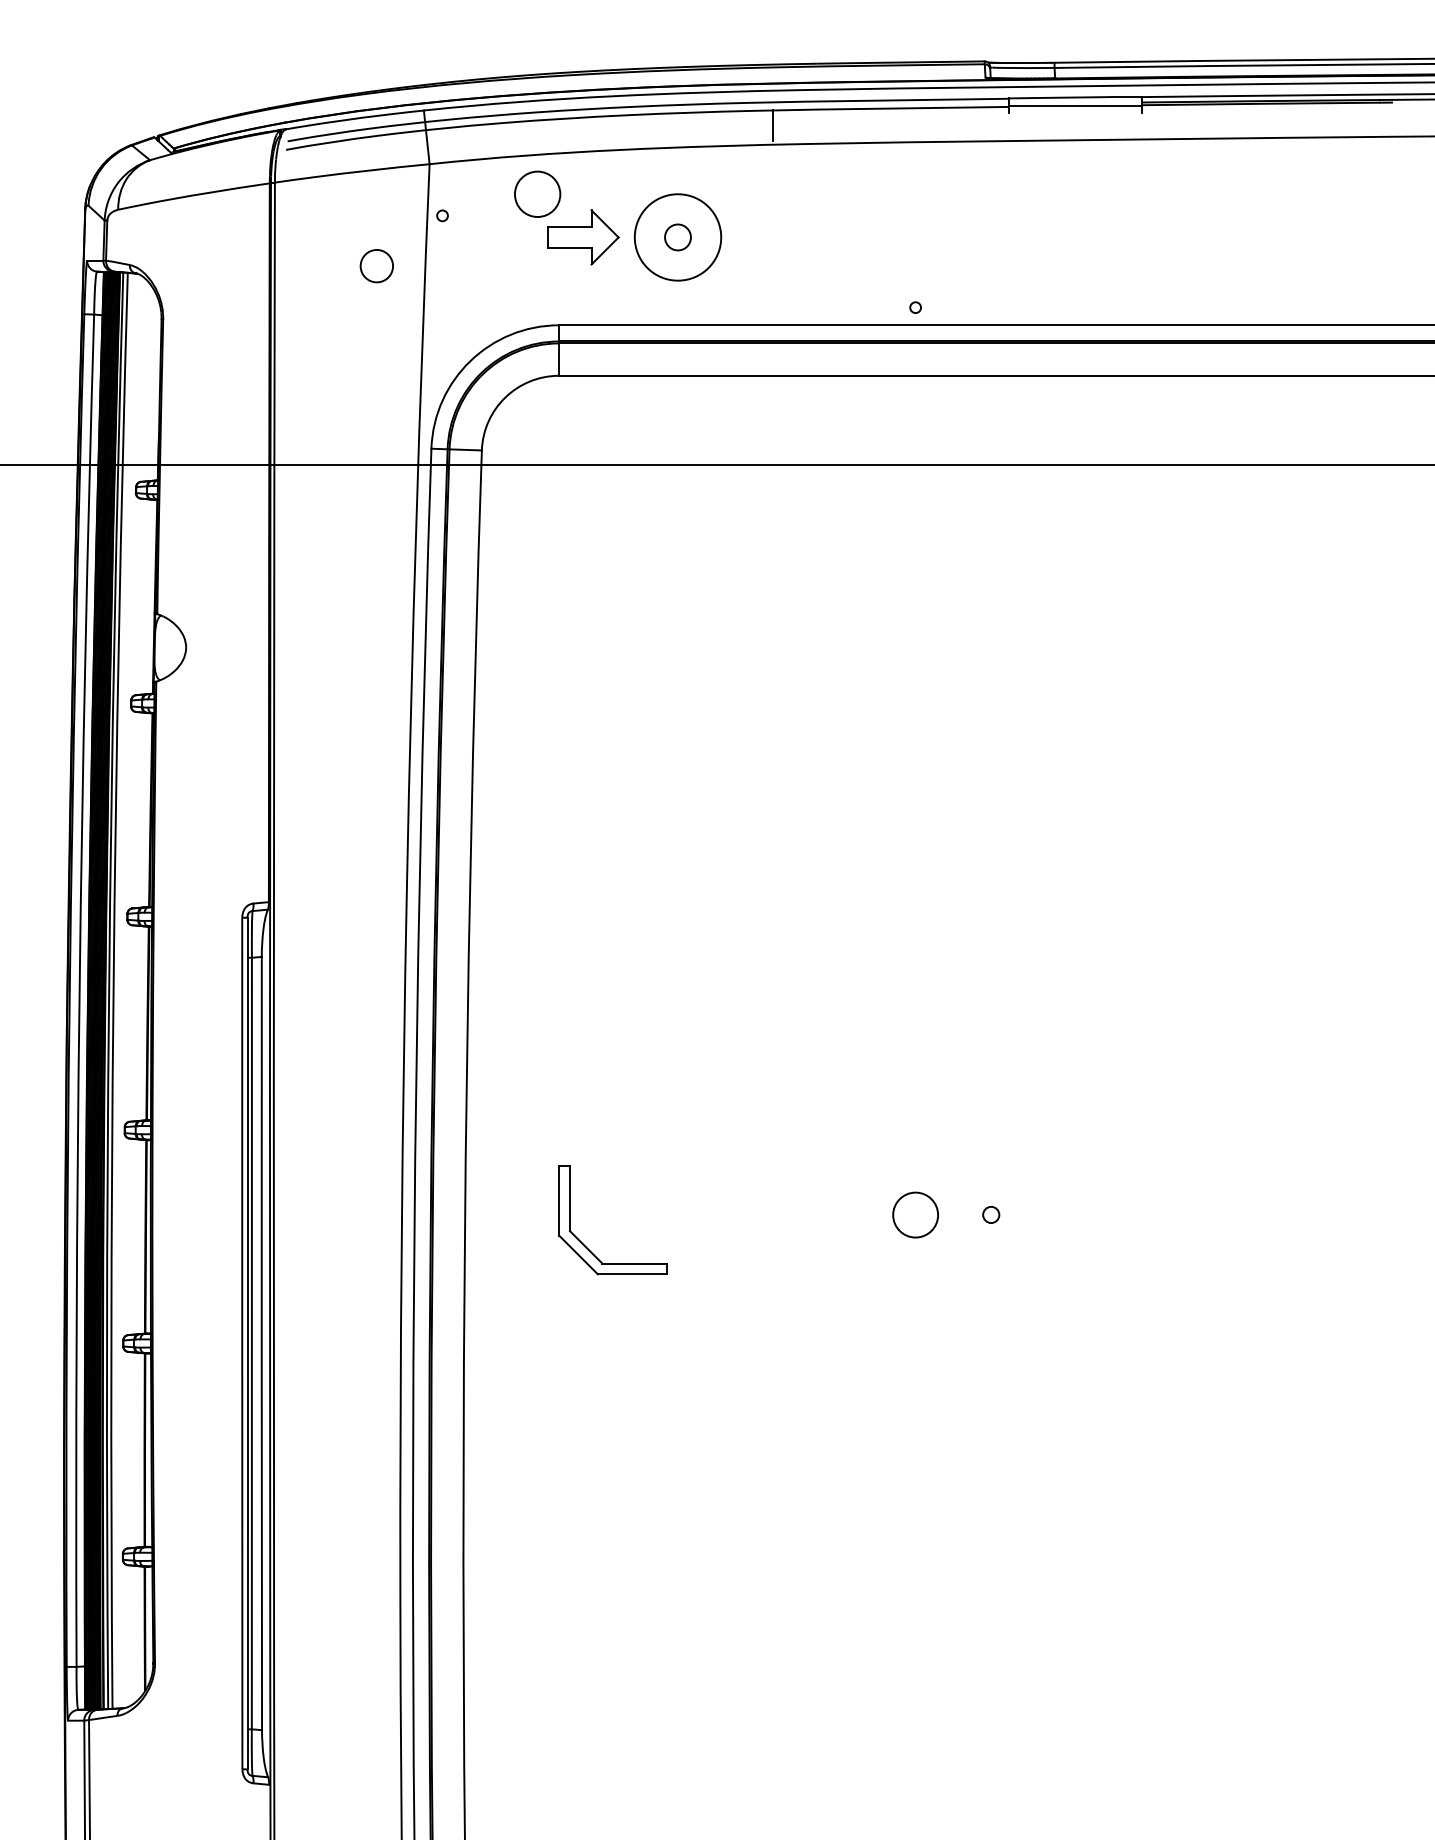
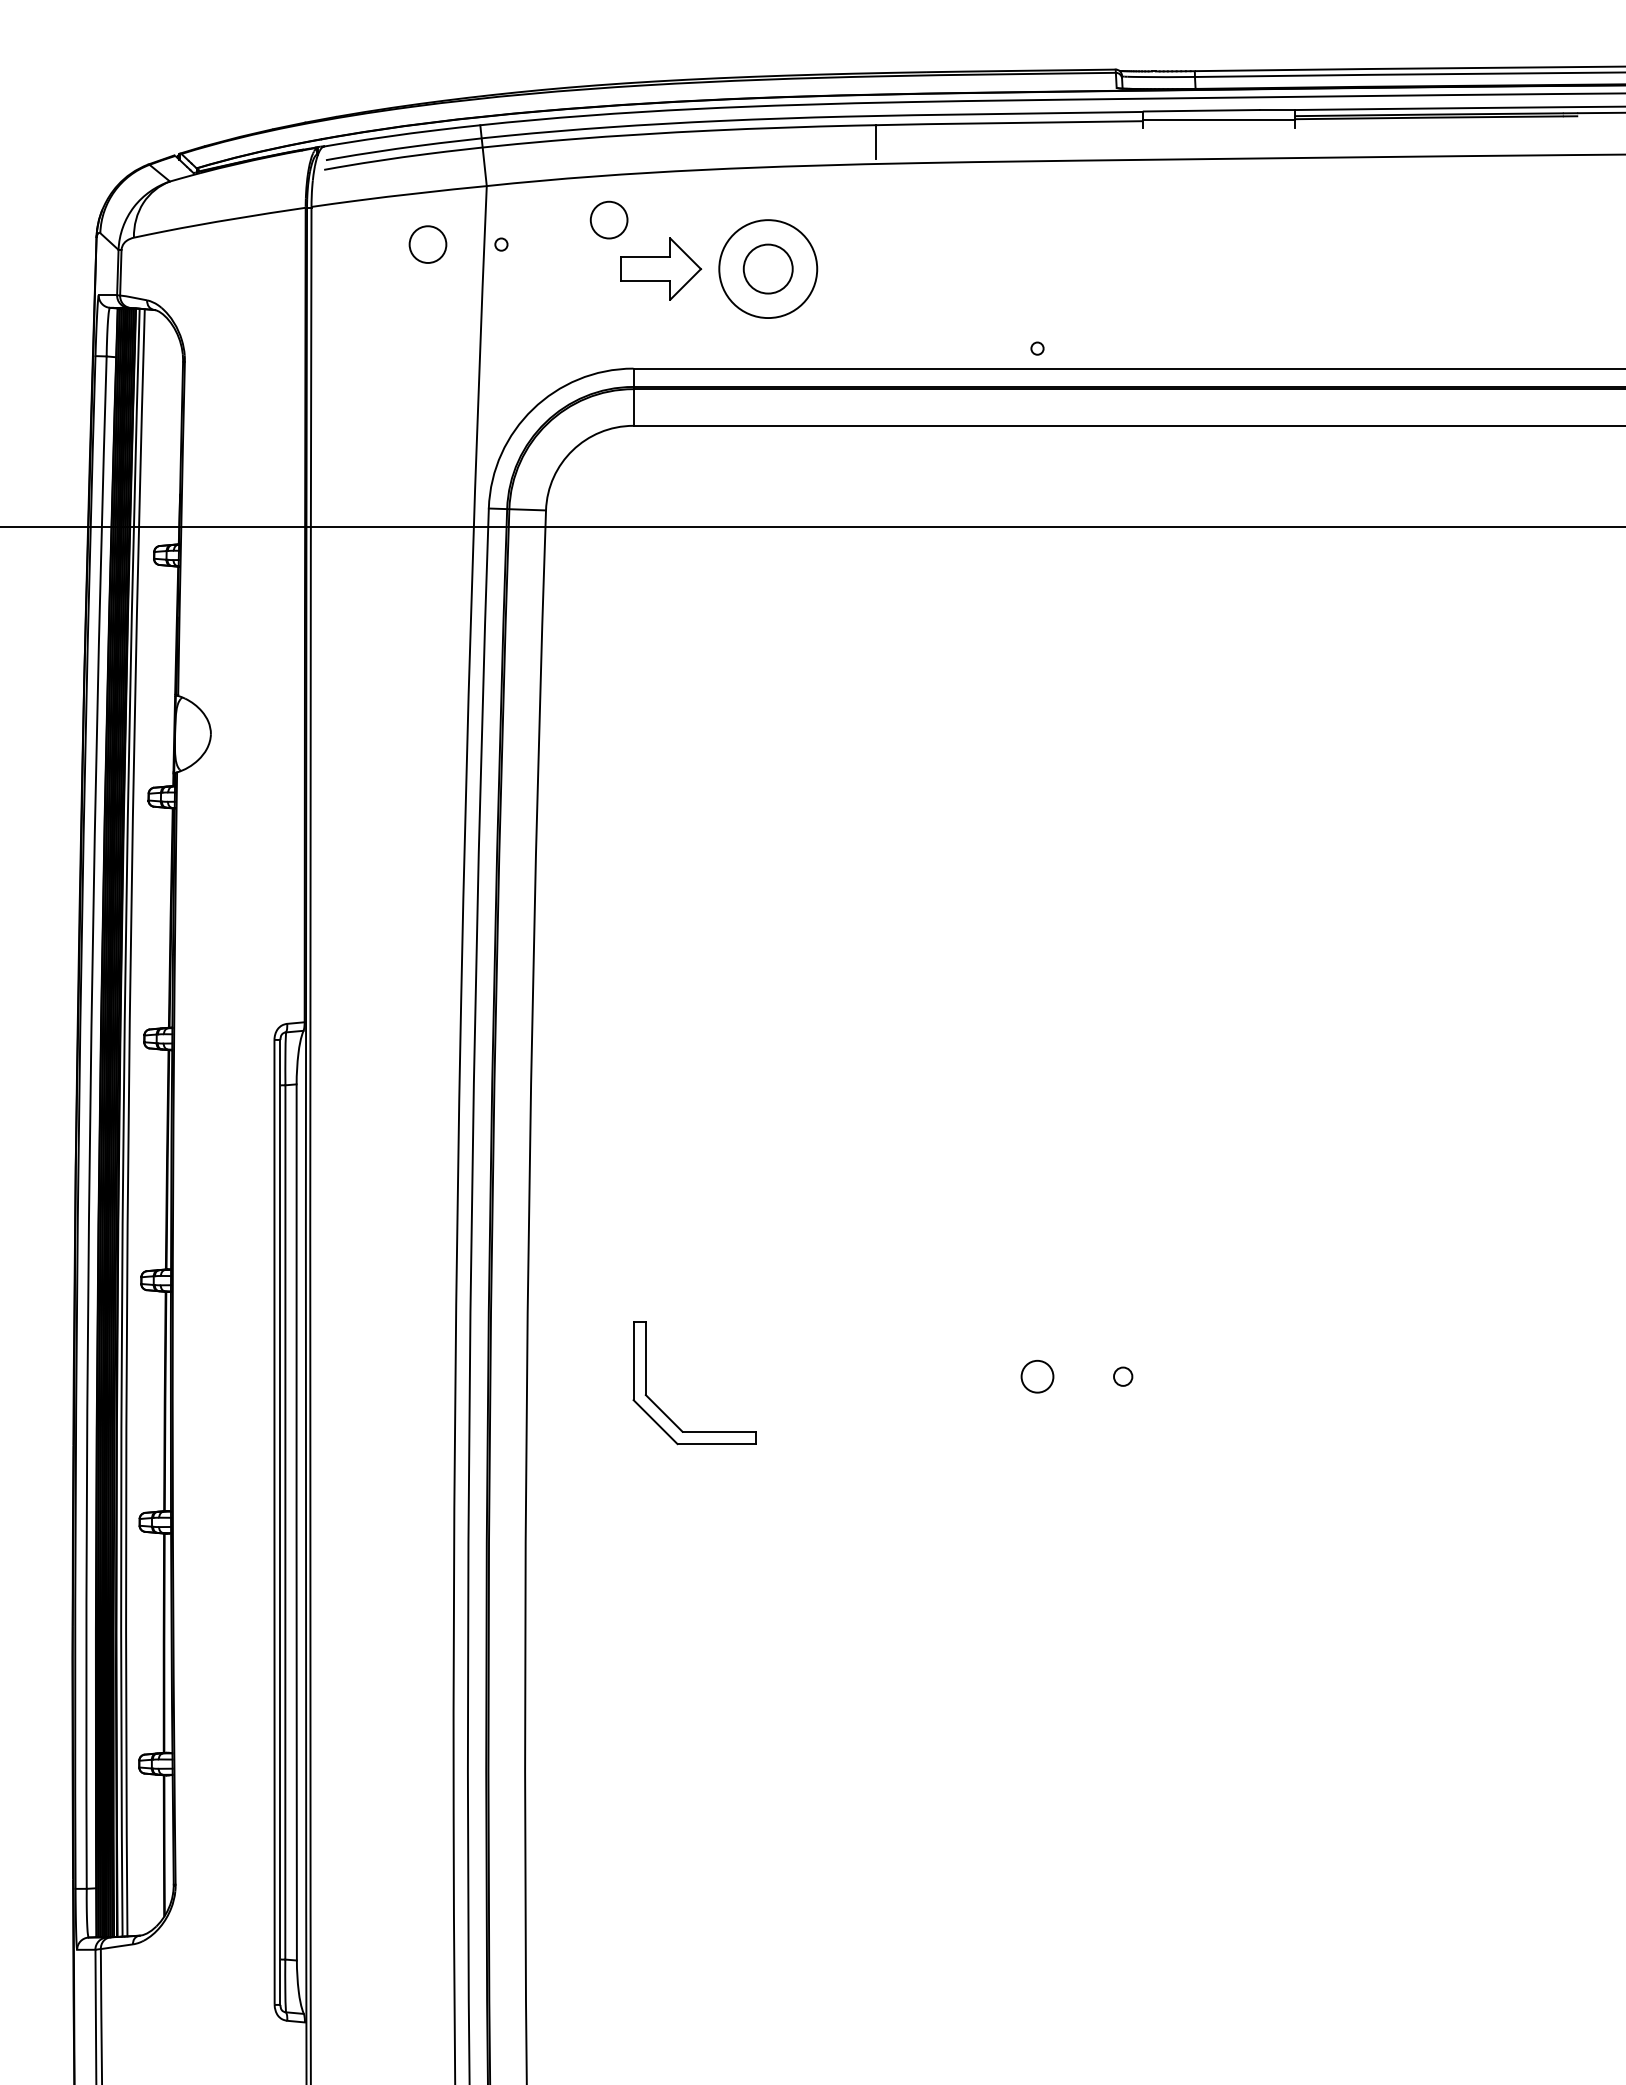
circle: (537, 193) -> (608, 219), size x0.71
circle: (677, 236) -> (767, 268), size x1.67
circle: (376, 266) -> (427, 244), moved
circle: (915, 1214) -> (1037, 1376), size x0.62

